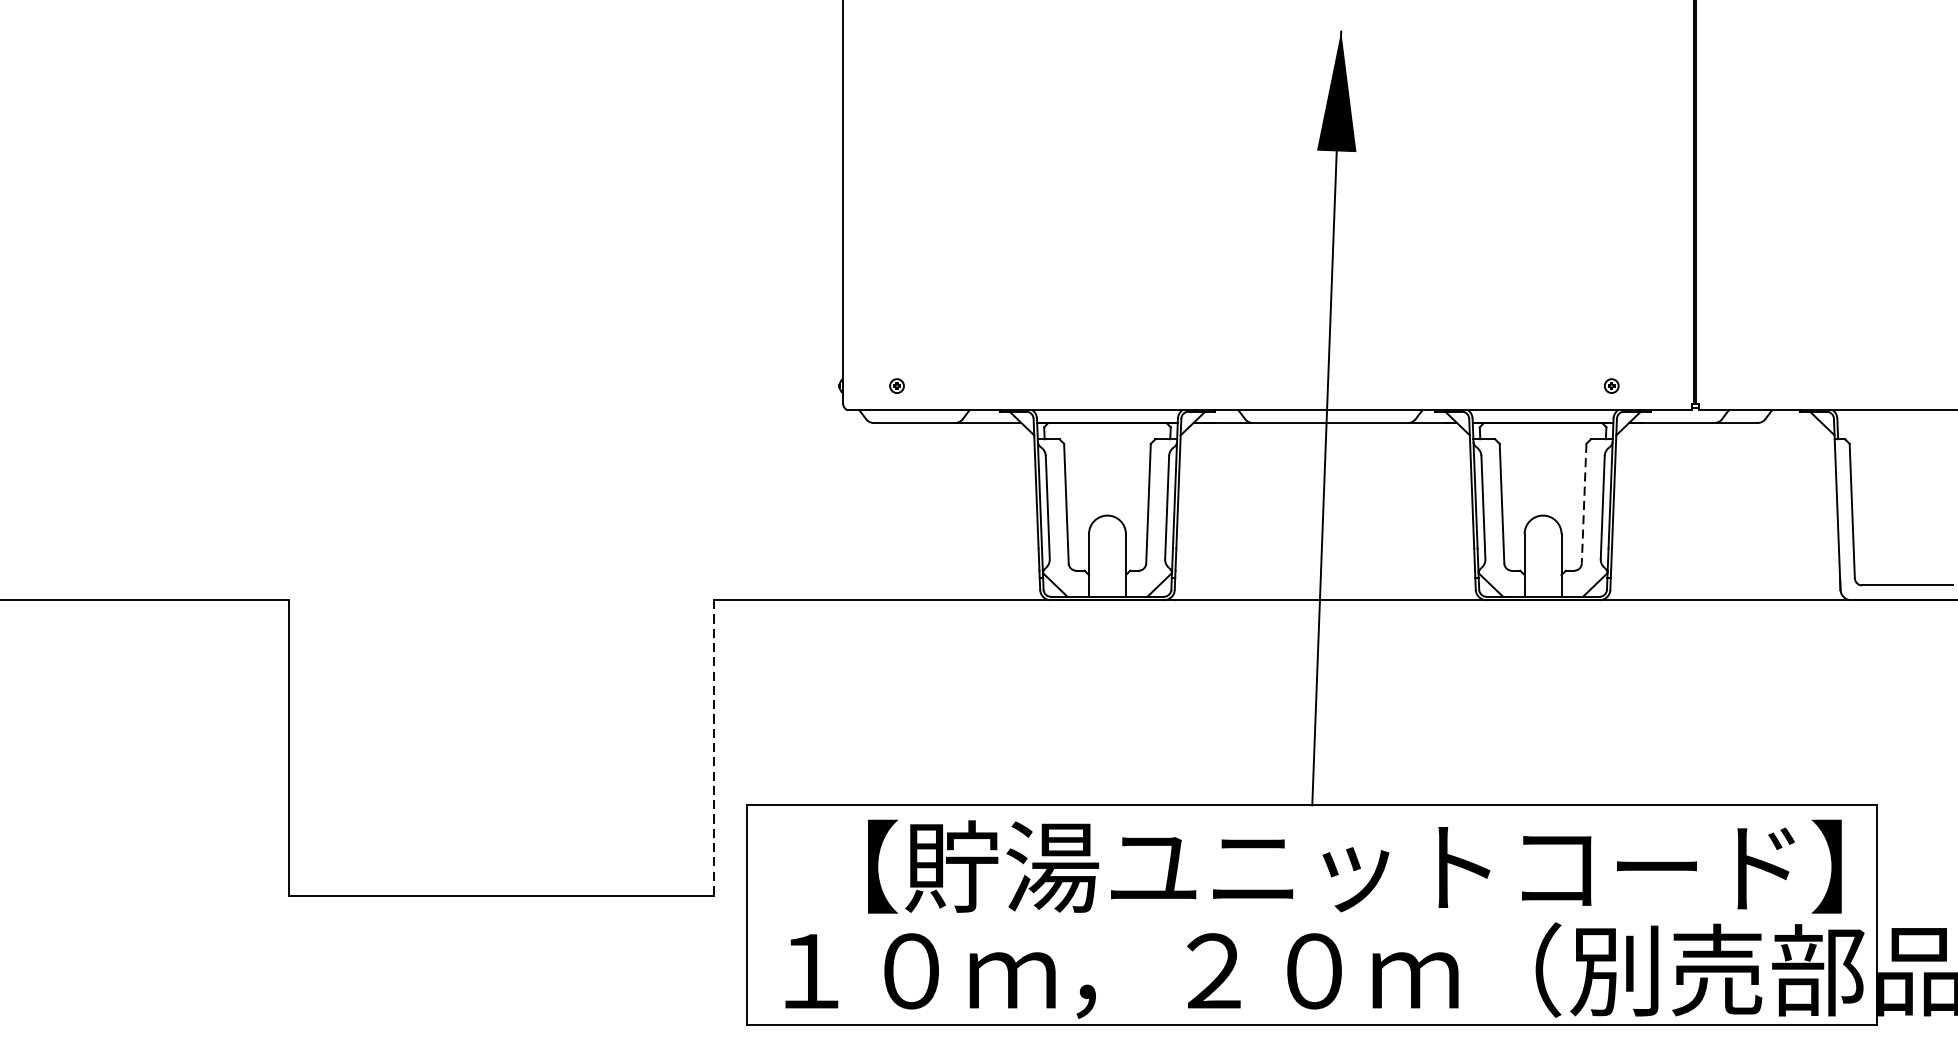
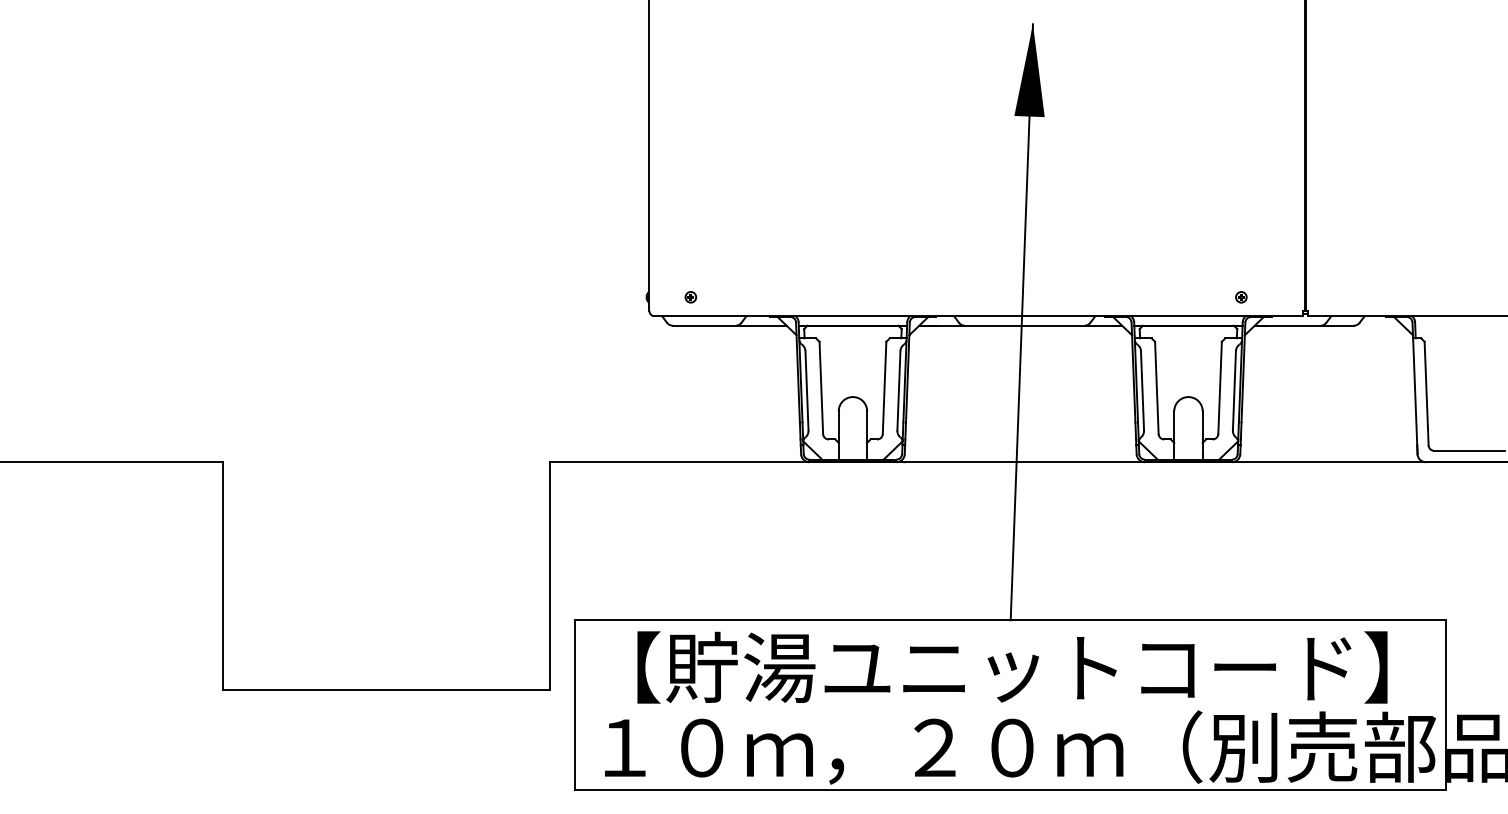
line: (1584, 504) -> (1220, 388), dashed -> solid
line: (714, 747) -> (550, 575), dashed -> solid
text: (1354, 866) -> (1012, 667), moved

